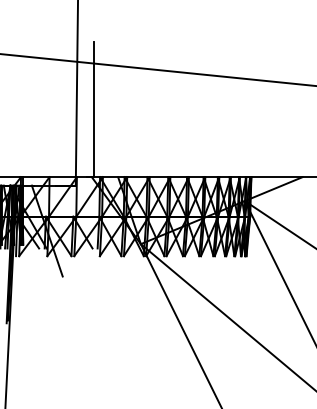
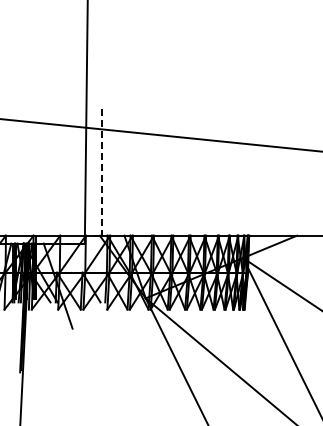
line: (94, 109) -> (102, 172), solid -> dashed

